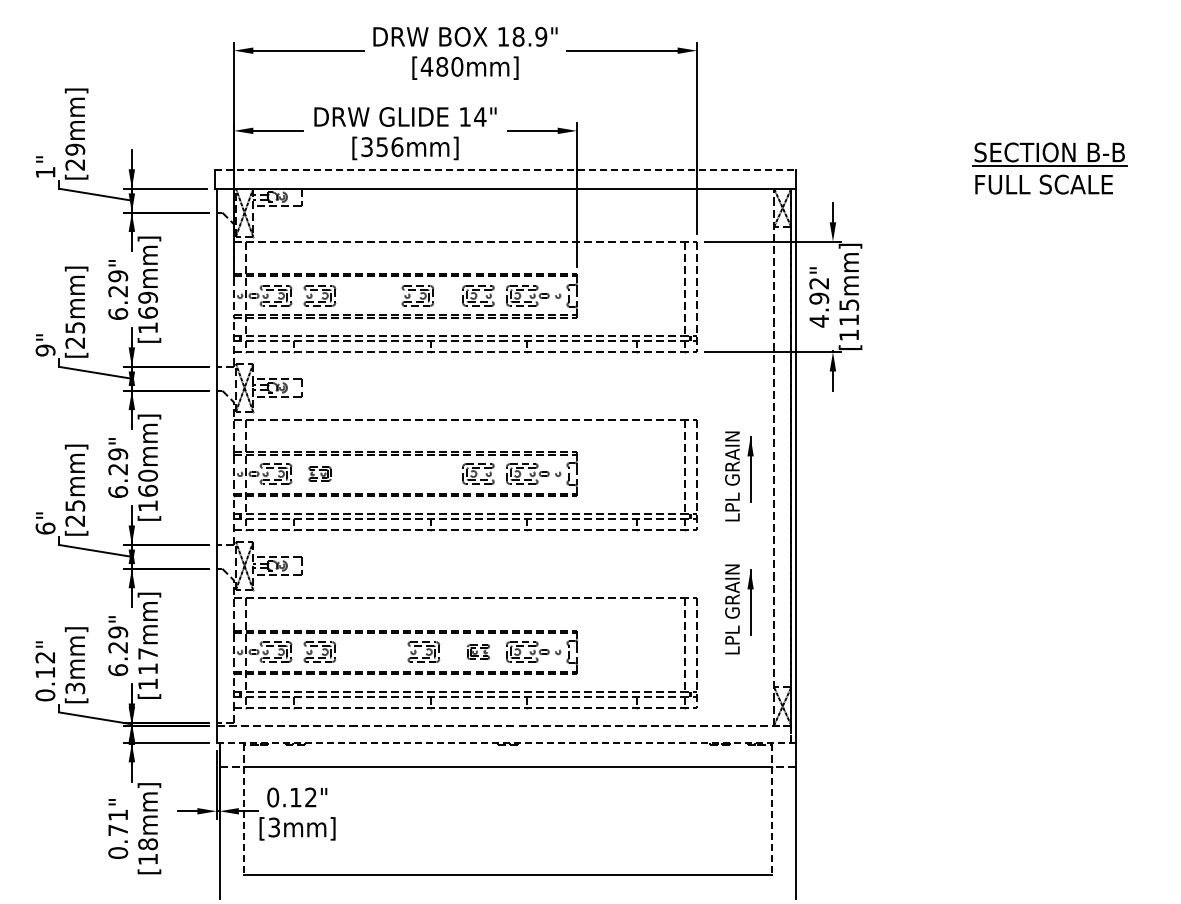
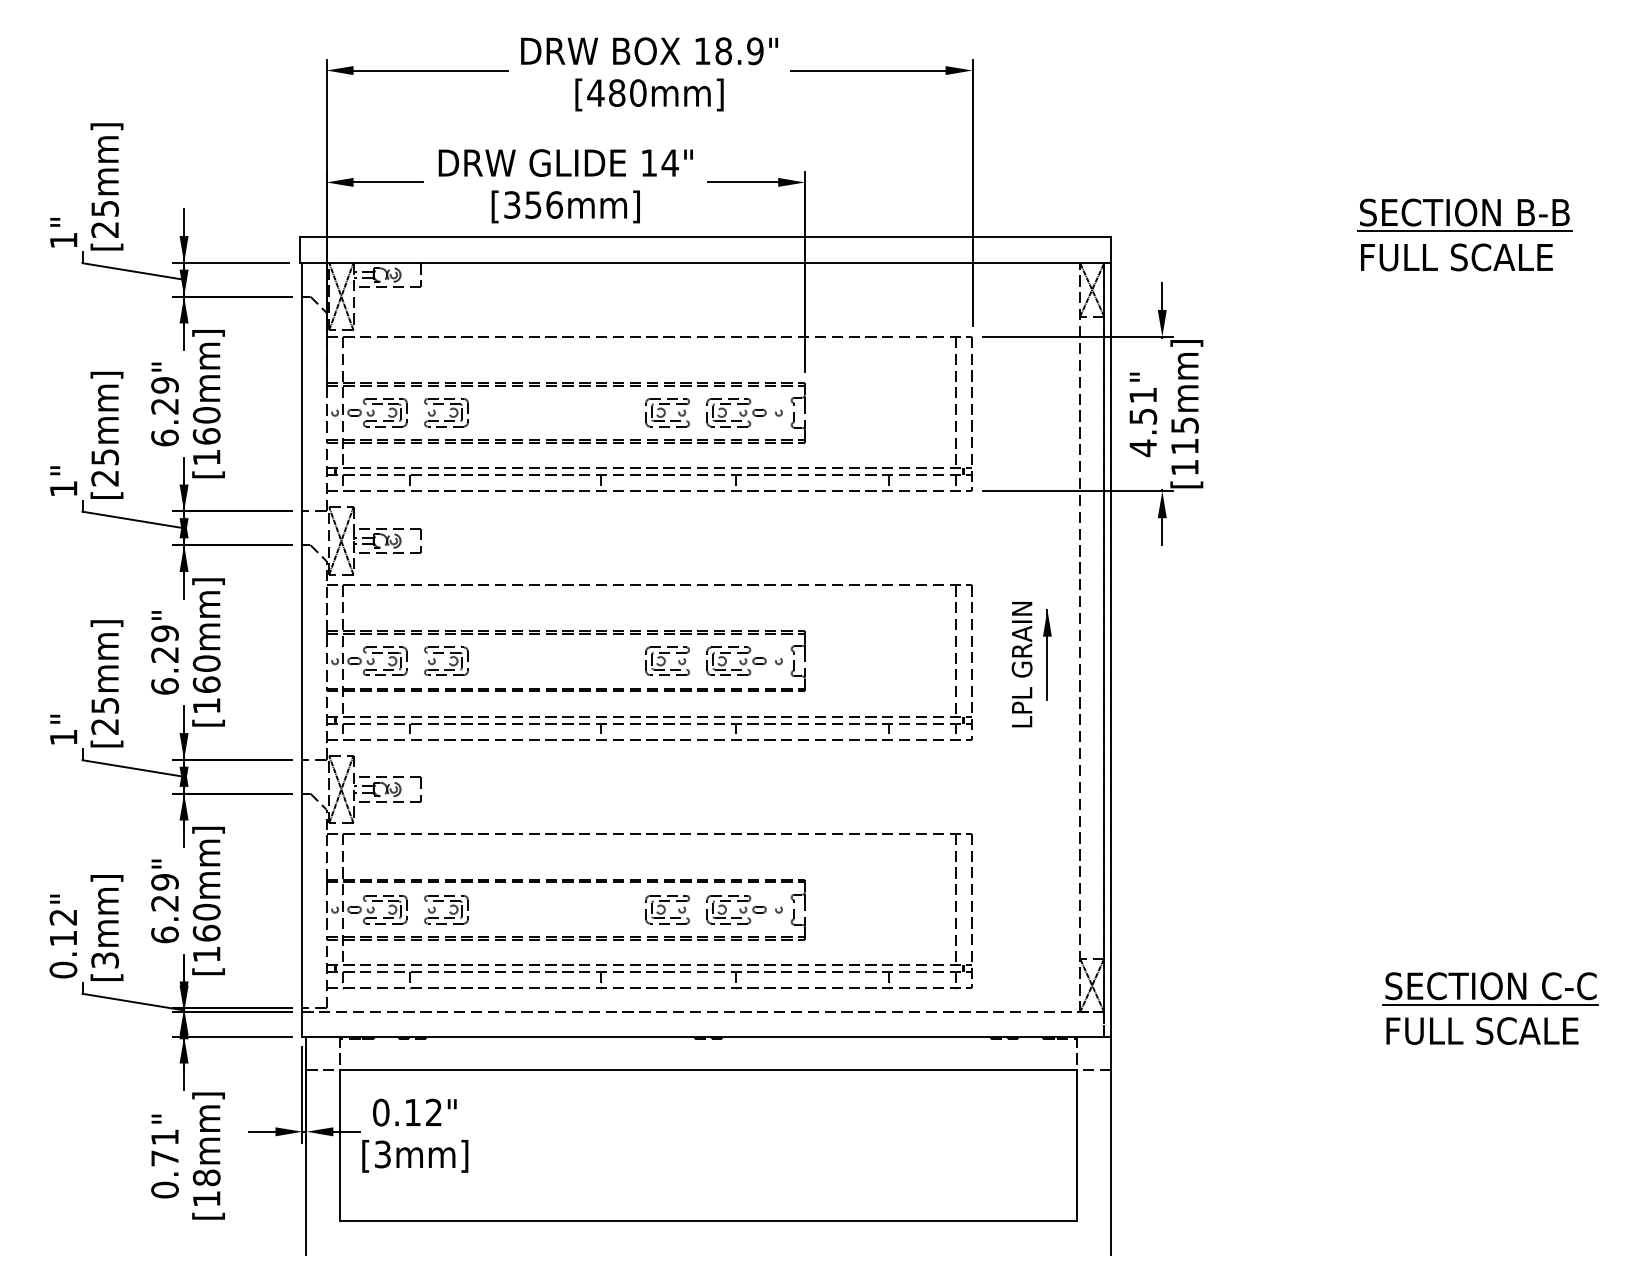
text: (74, 149) -> (104, 208), [29mm] -> [25mm]
line: (505, 170) -> (705, 237), dashed -> solid
text: (818, 291) -> (1142, 406), 4.92" -> 4.51"
part: (417, 295) -> (582, 412), removed
text: (148, 297) -> (207, 414), [169mm] -> [160mm]
text: (45, 350) -> (63, 488), 9" -> 1"
part: (319, 473) -> (445, 660), size x1.43
text: (45, 528) -> (63, 737), 6" -> 1"
part: (739, 609) -> (1031, 850), removed
part: (423, 651) -> (590, 908), removed
part: (478, 651) -> (667, 908), size x1.43
text: (148, 661) -> (207, 922), [117mm] -> [160mm]
part: (1068, 722) -> (1490, 1007), added
line: (506, 743) -> (706, 1037), dashed -> solid
line: (243, 821) -> (339, 1146), dashed -> solid
line: (772, 821) -> (1077, 1146), dashed -> solid

